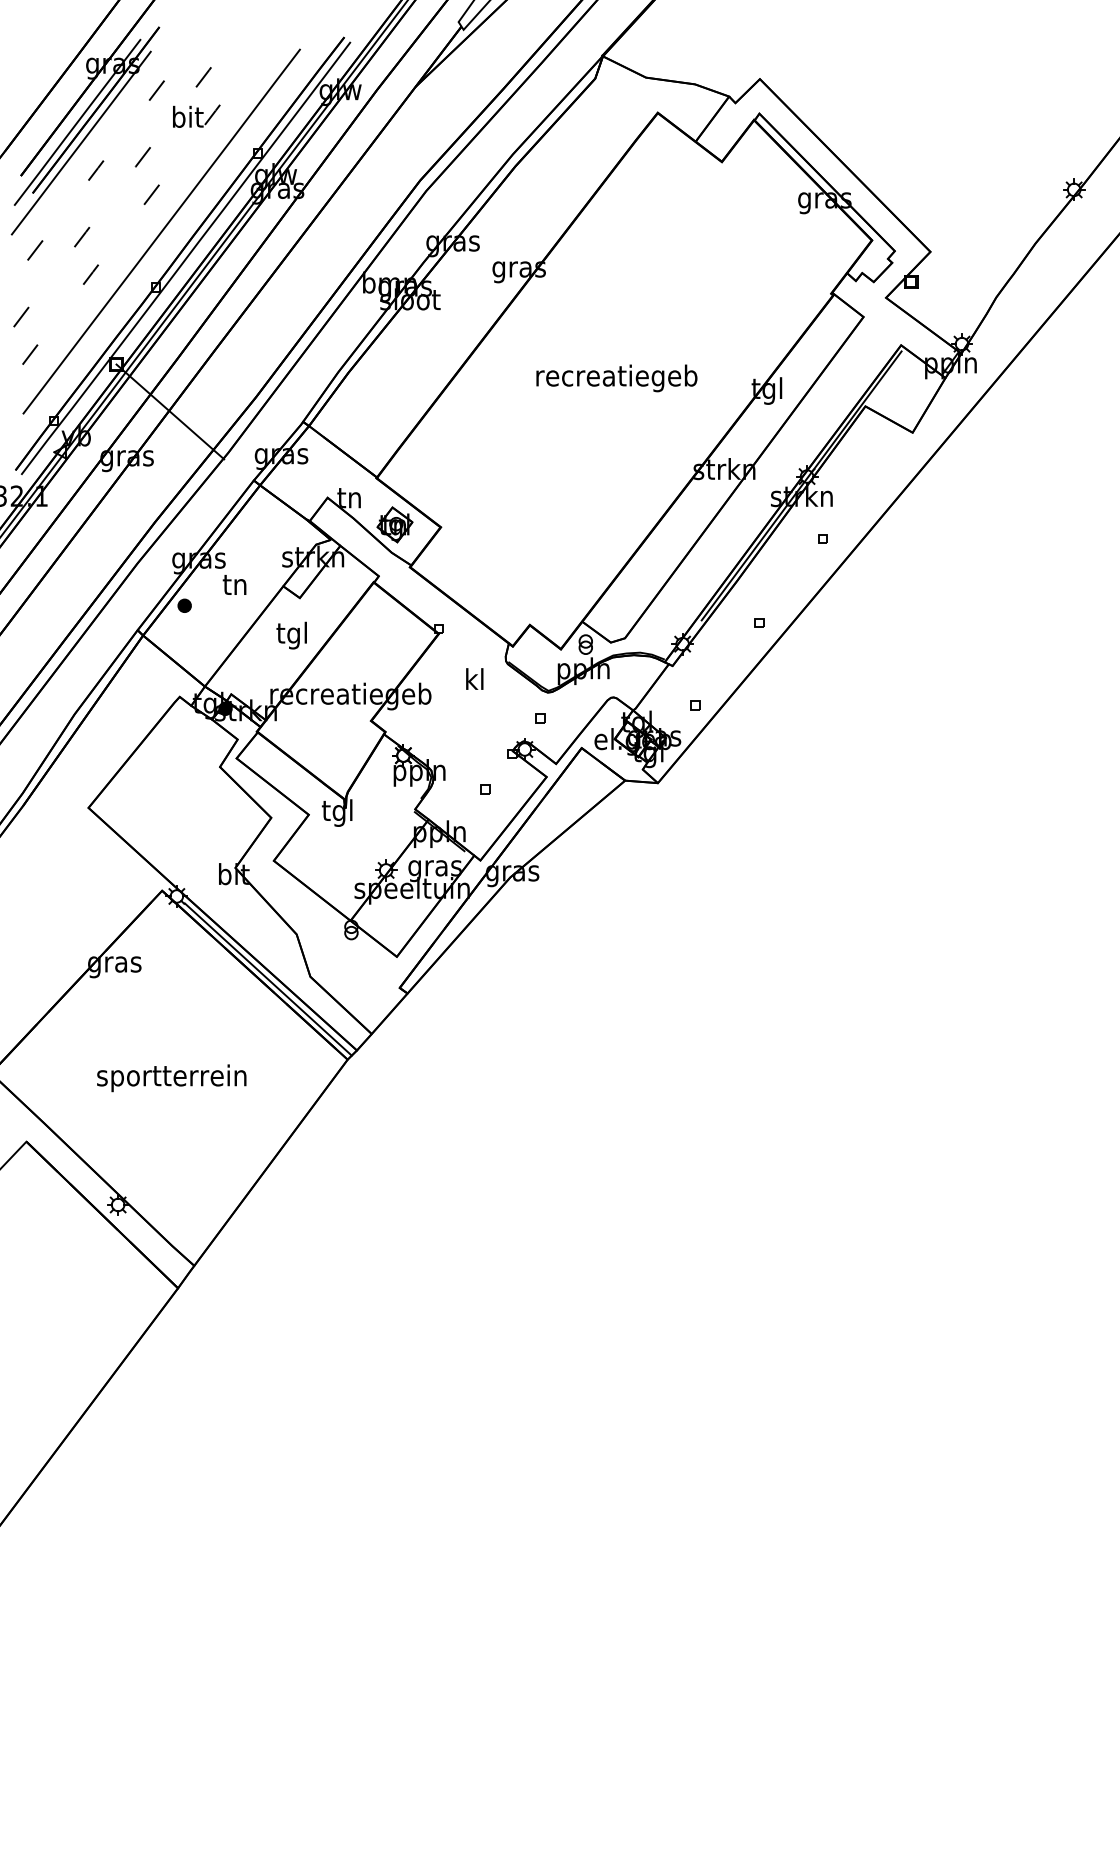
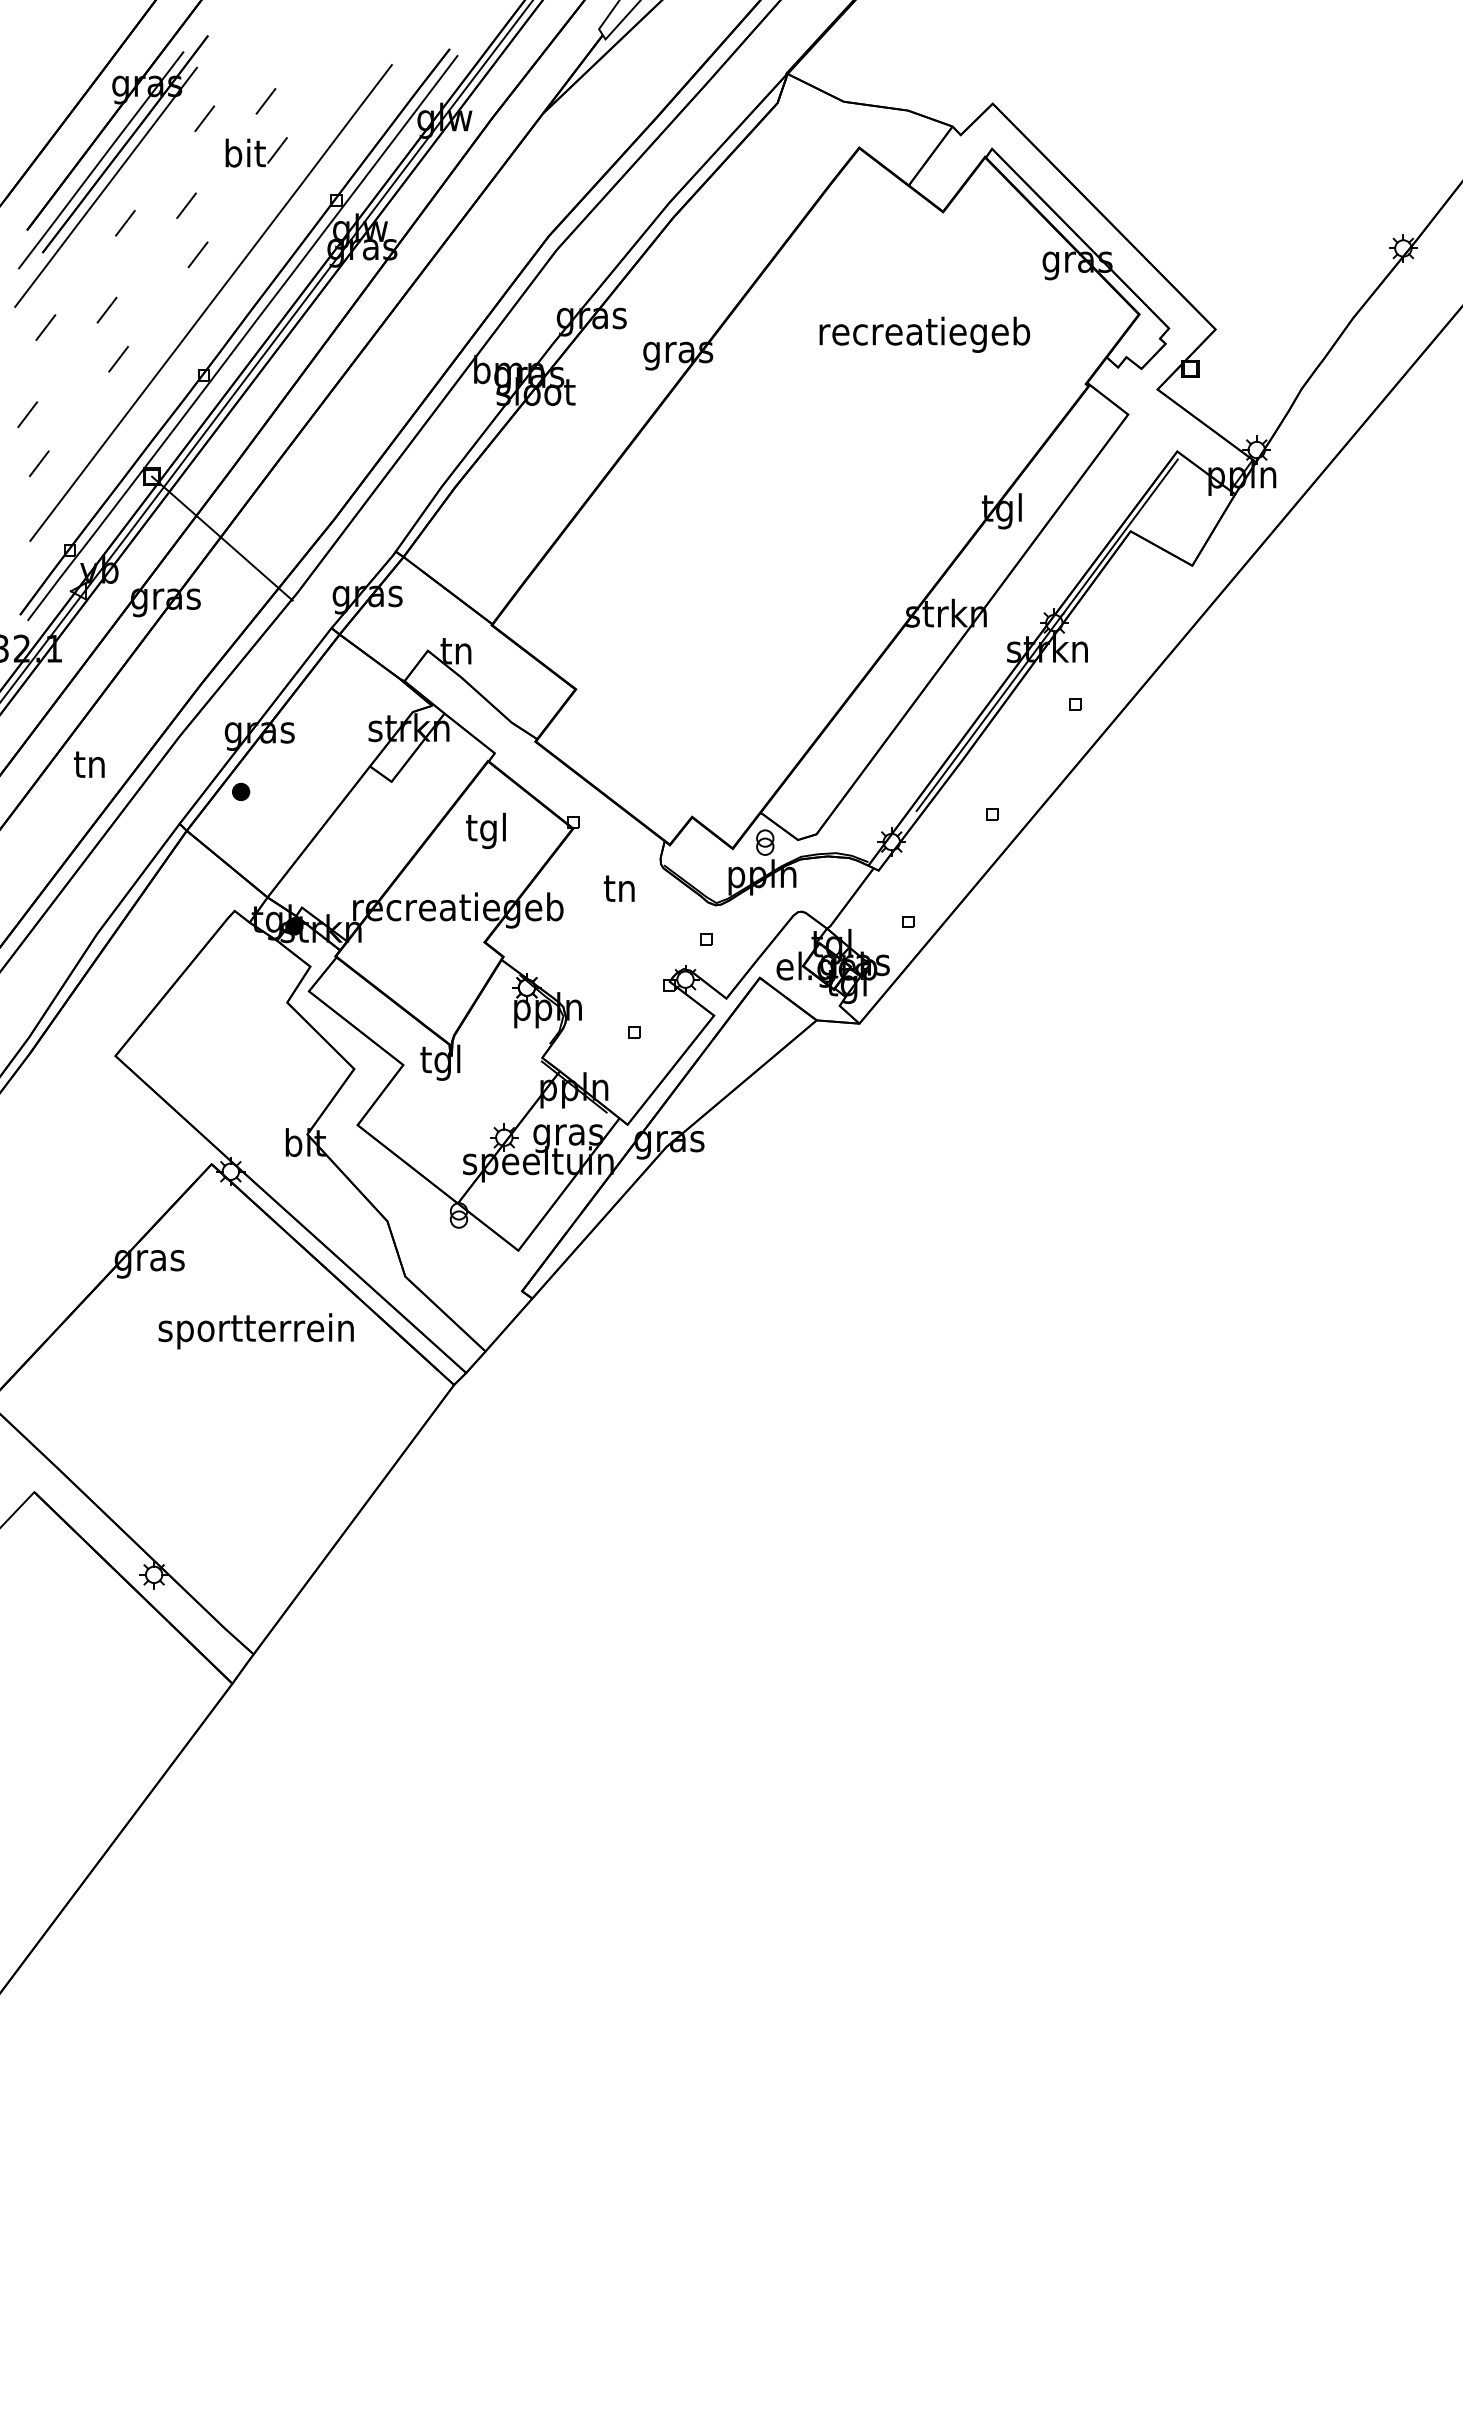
text: (616, 378) -> (924, 334), moved
part: (394, 524) -> (515, 685), removed
text: (233, 584) -> (88, 764), moved
text: (291, 635) -> (485, 830), moved
text: (473, 678) -> (618, 887), kl -> tn
line: (268, 978) -> (350, 1279), removed
text: (171, 1078) -> (255, 1331), moved

